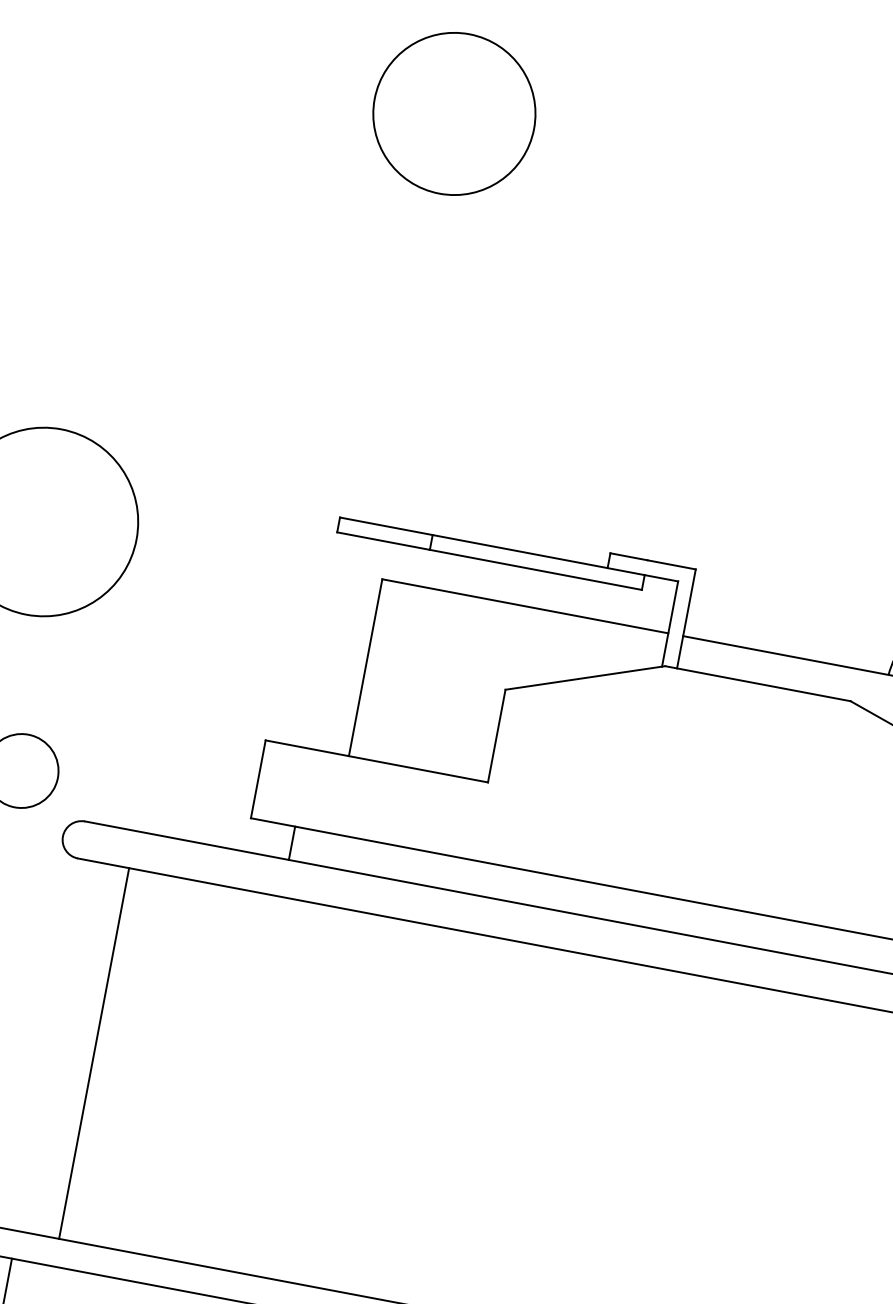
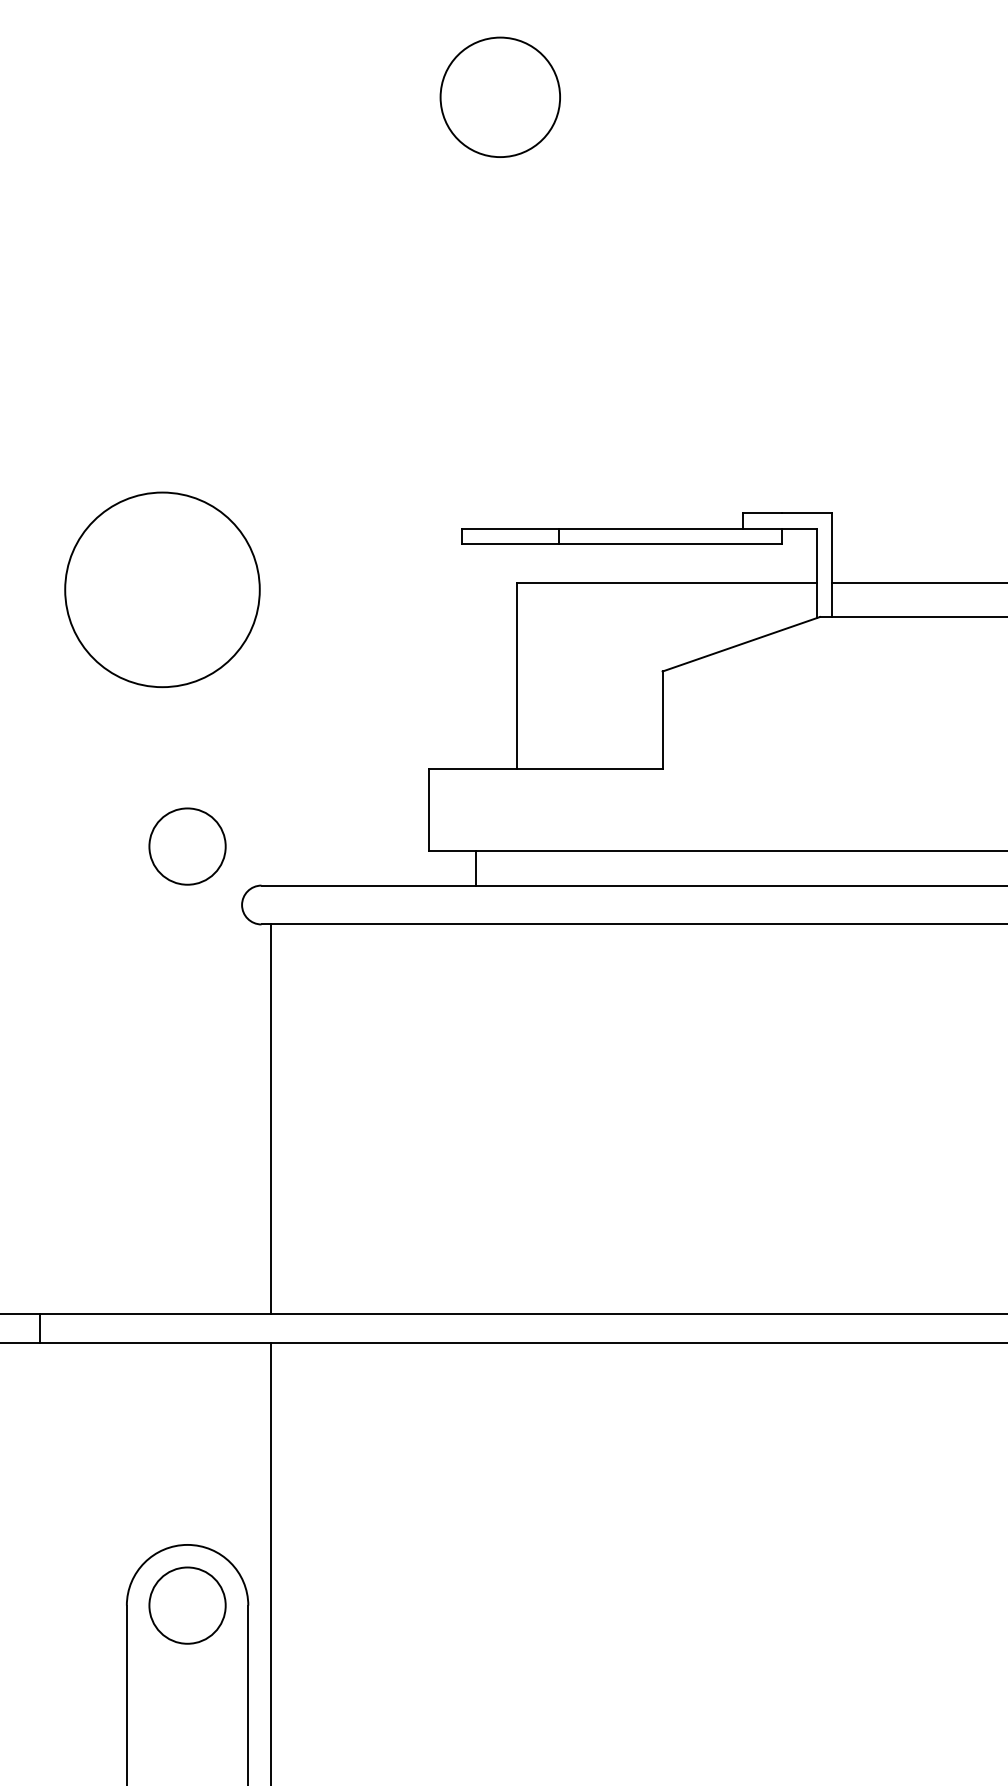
circle: (453, 112) -> (499, 96), size x0.71
line: (94, 1052) -> (271, 1118), moved

